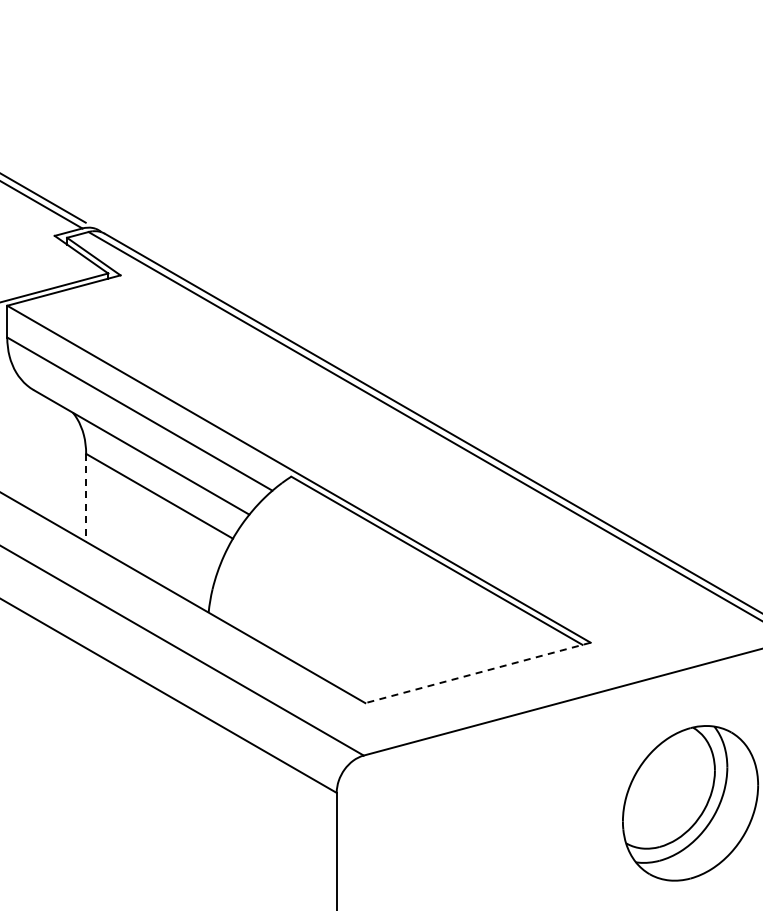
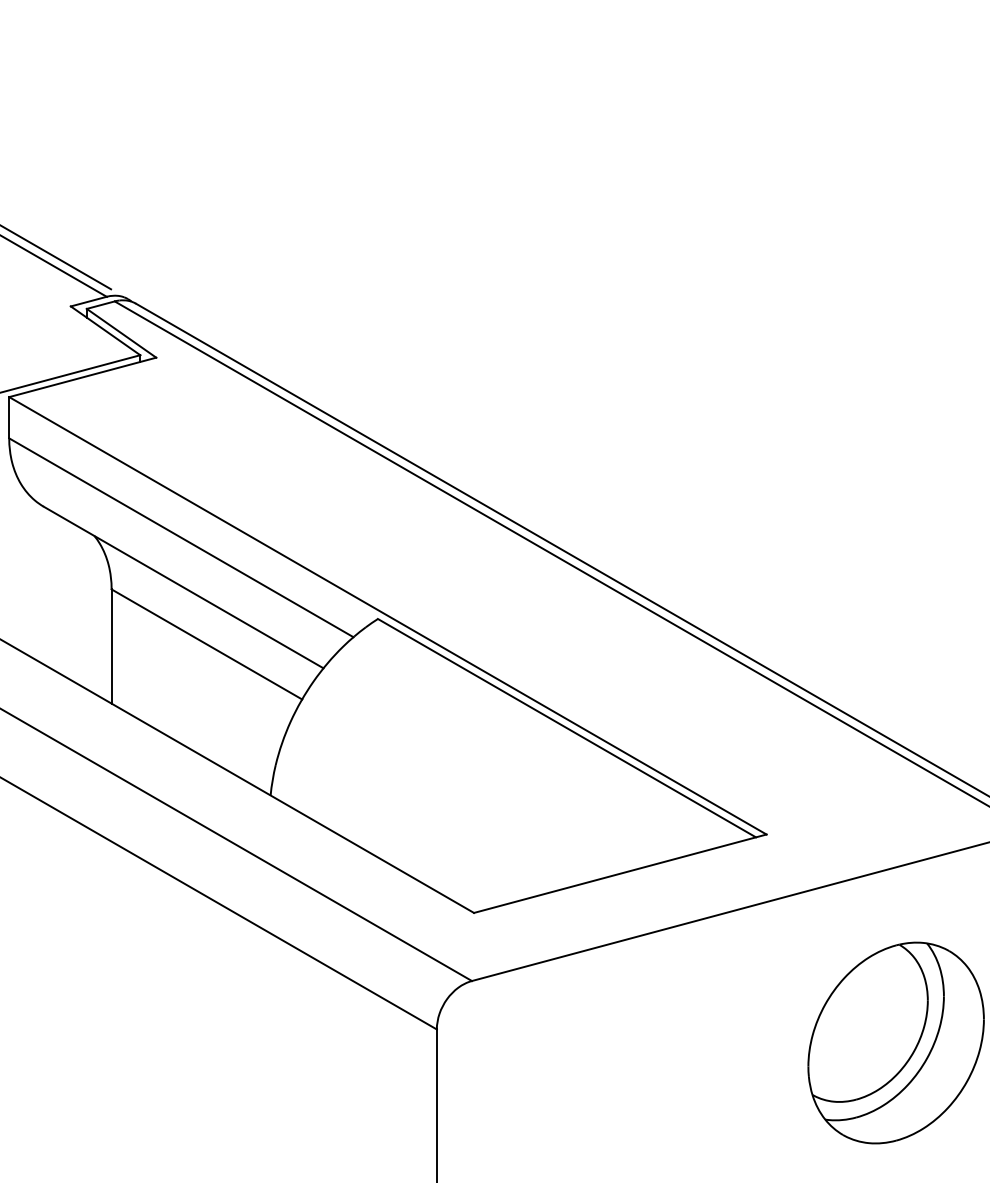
line: (86, 497) -> (112, 646), dashed -> solid
line: (478, 672) -> (620, 873), dashed -> solid

